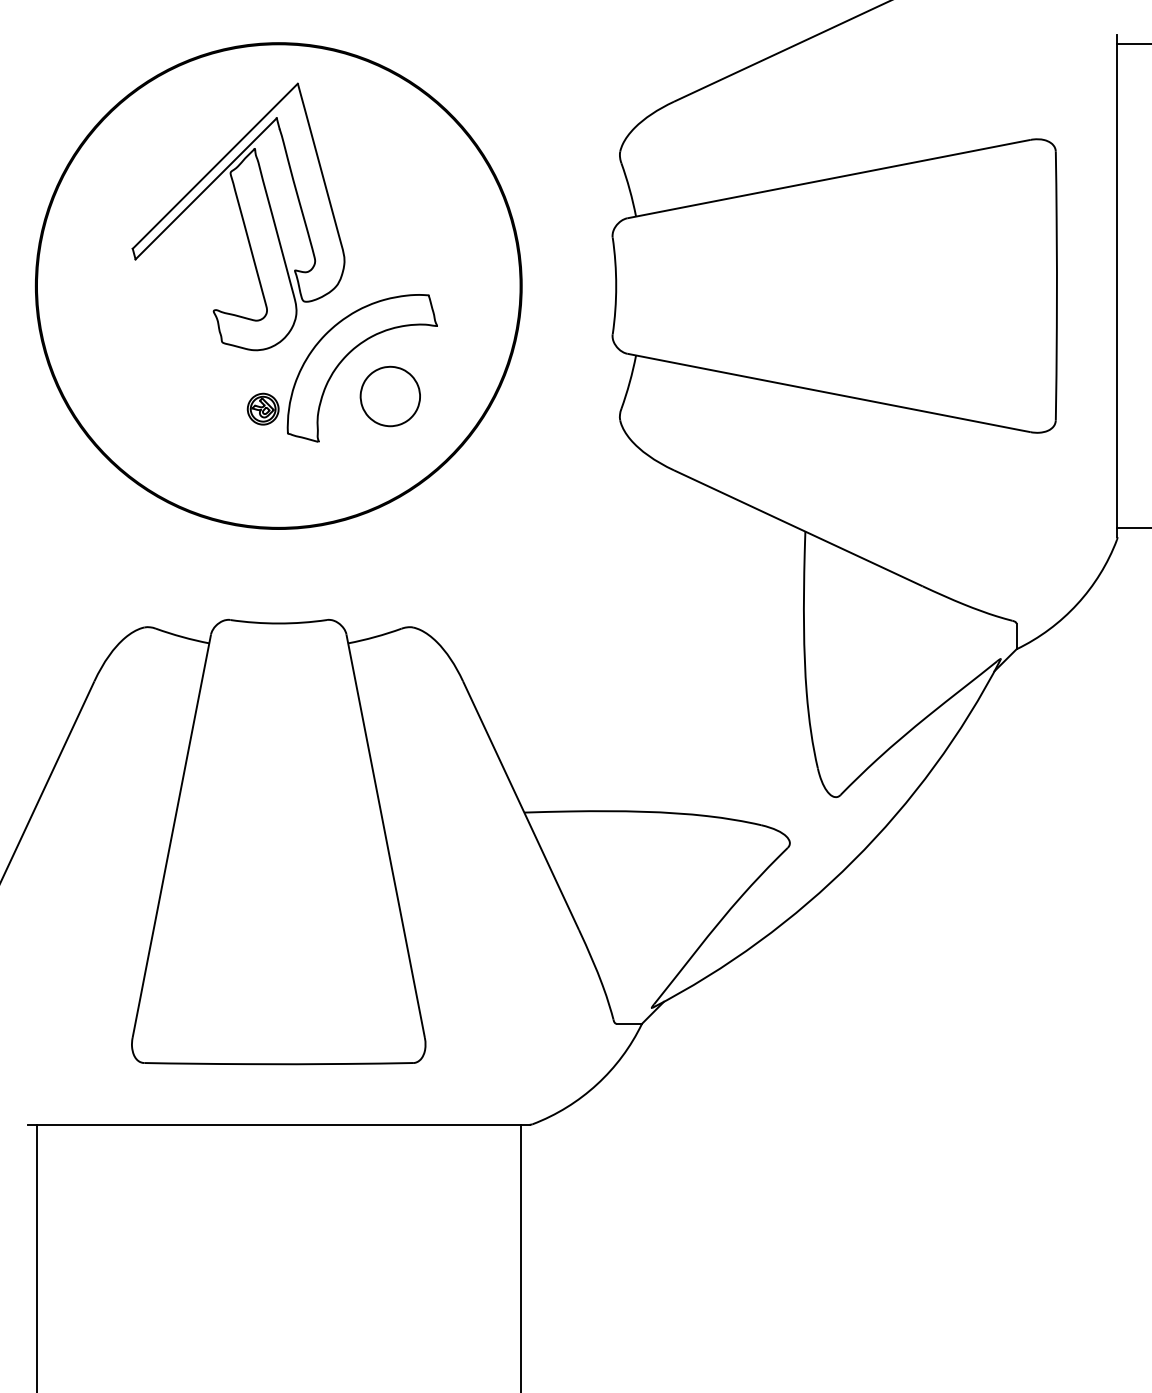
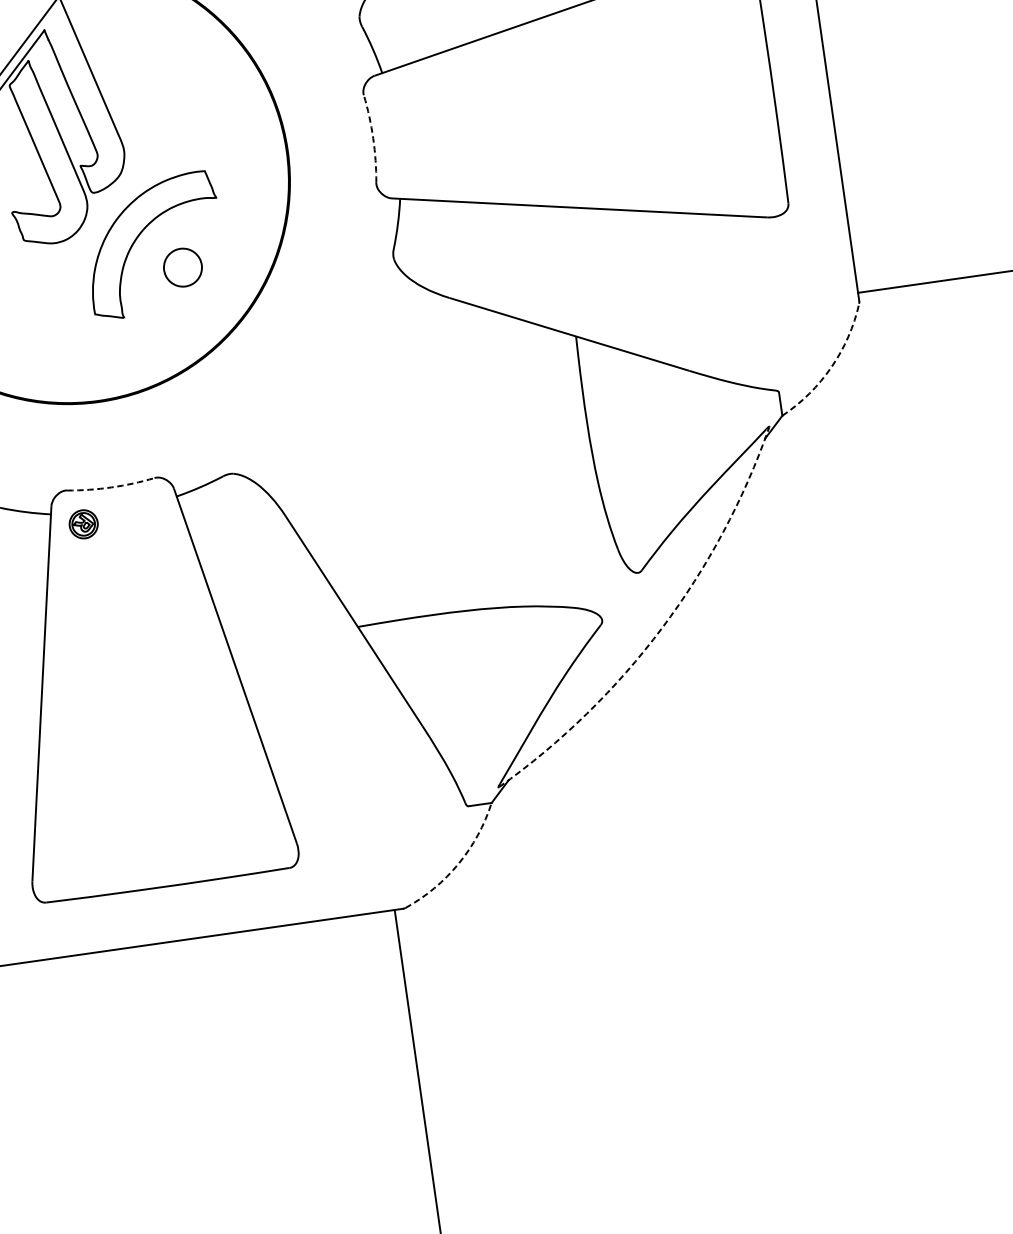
arc: (616, 286) -> (373, 138), solid -> dashed
part: (389, 396) -> (182, 267), size x0.7
part: (262, 408) -> (82, 523), moved
arc: (1077, 604) -> (831, 367), solid -> dashed
arc: (278, 623) -> (111, 487), solid -> dashed
arc: (853, 860) -> (662, 627), solid -> dashed
arc: (596, 1084) -> (458, 863), solid -> dashed

